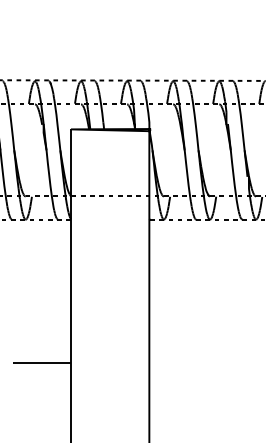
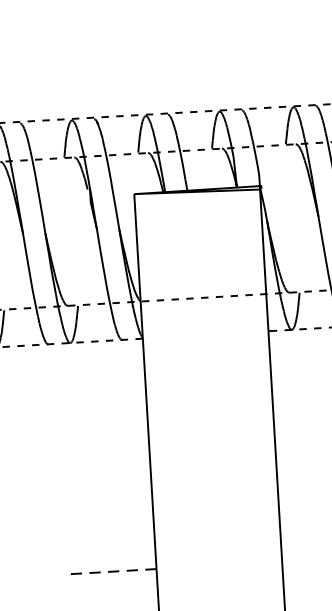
line: (42, 363) -> (110, 572), solid -> dashed

